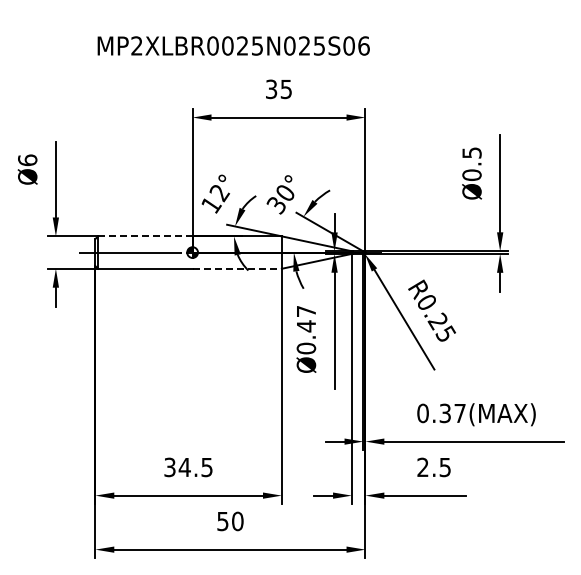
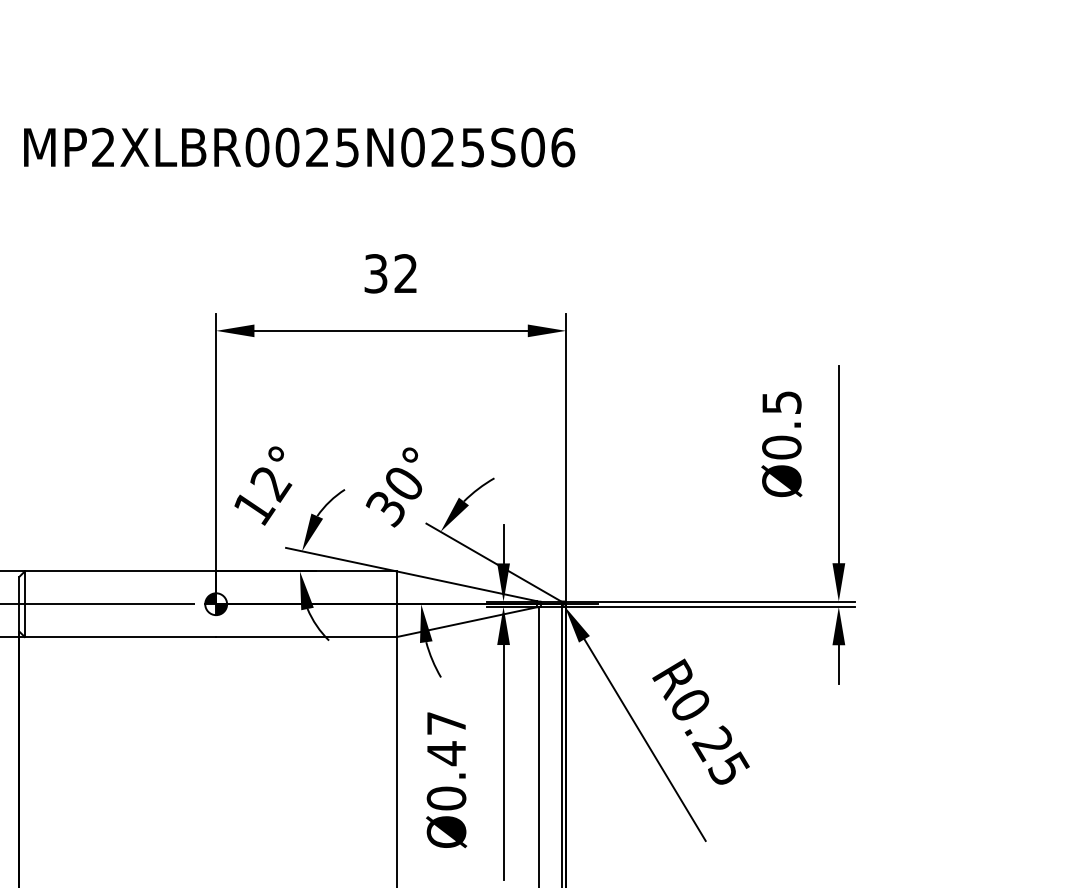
text: (233, 45) -> (298, 146), moved
text: (285, 89) -> (404, 274), 35 -> 32
line: (144, 236) -> (118, 571), dashed -> solid
line: (237, 268) -> (307, 636), dashed -> solid

